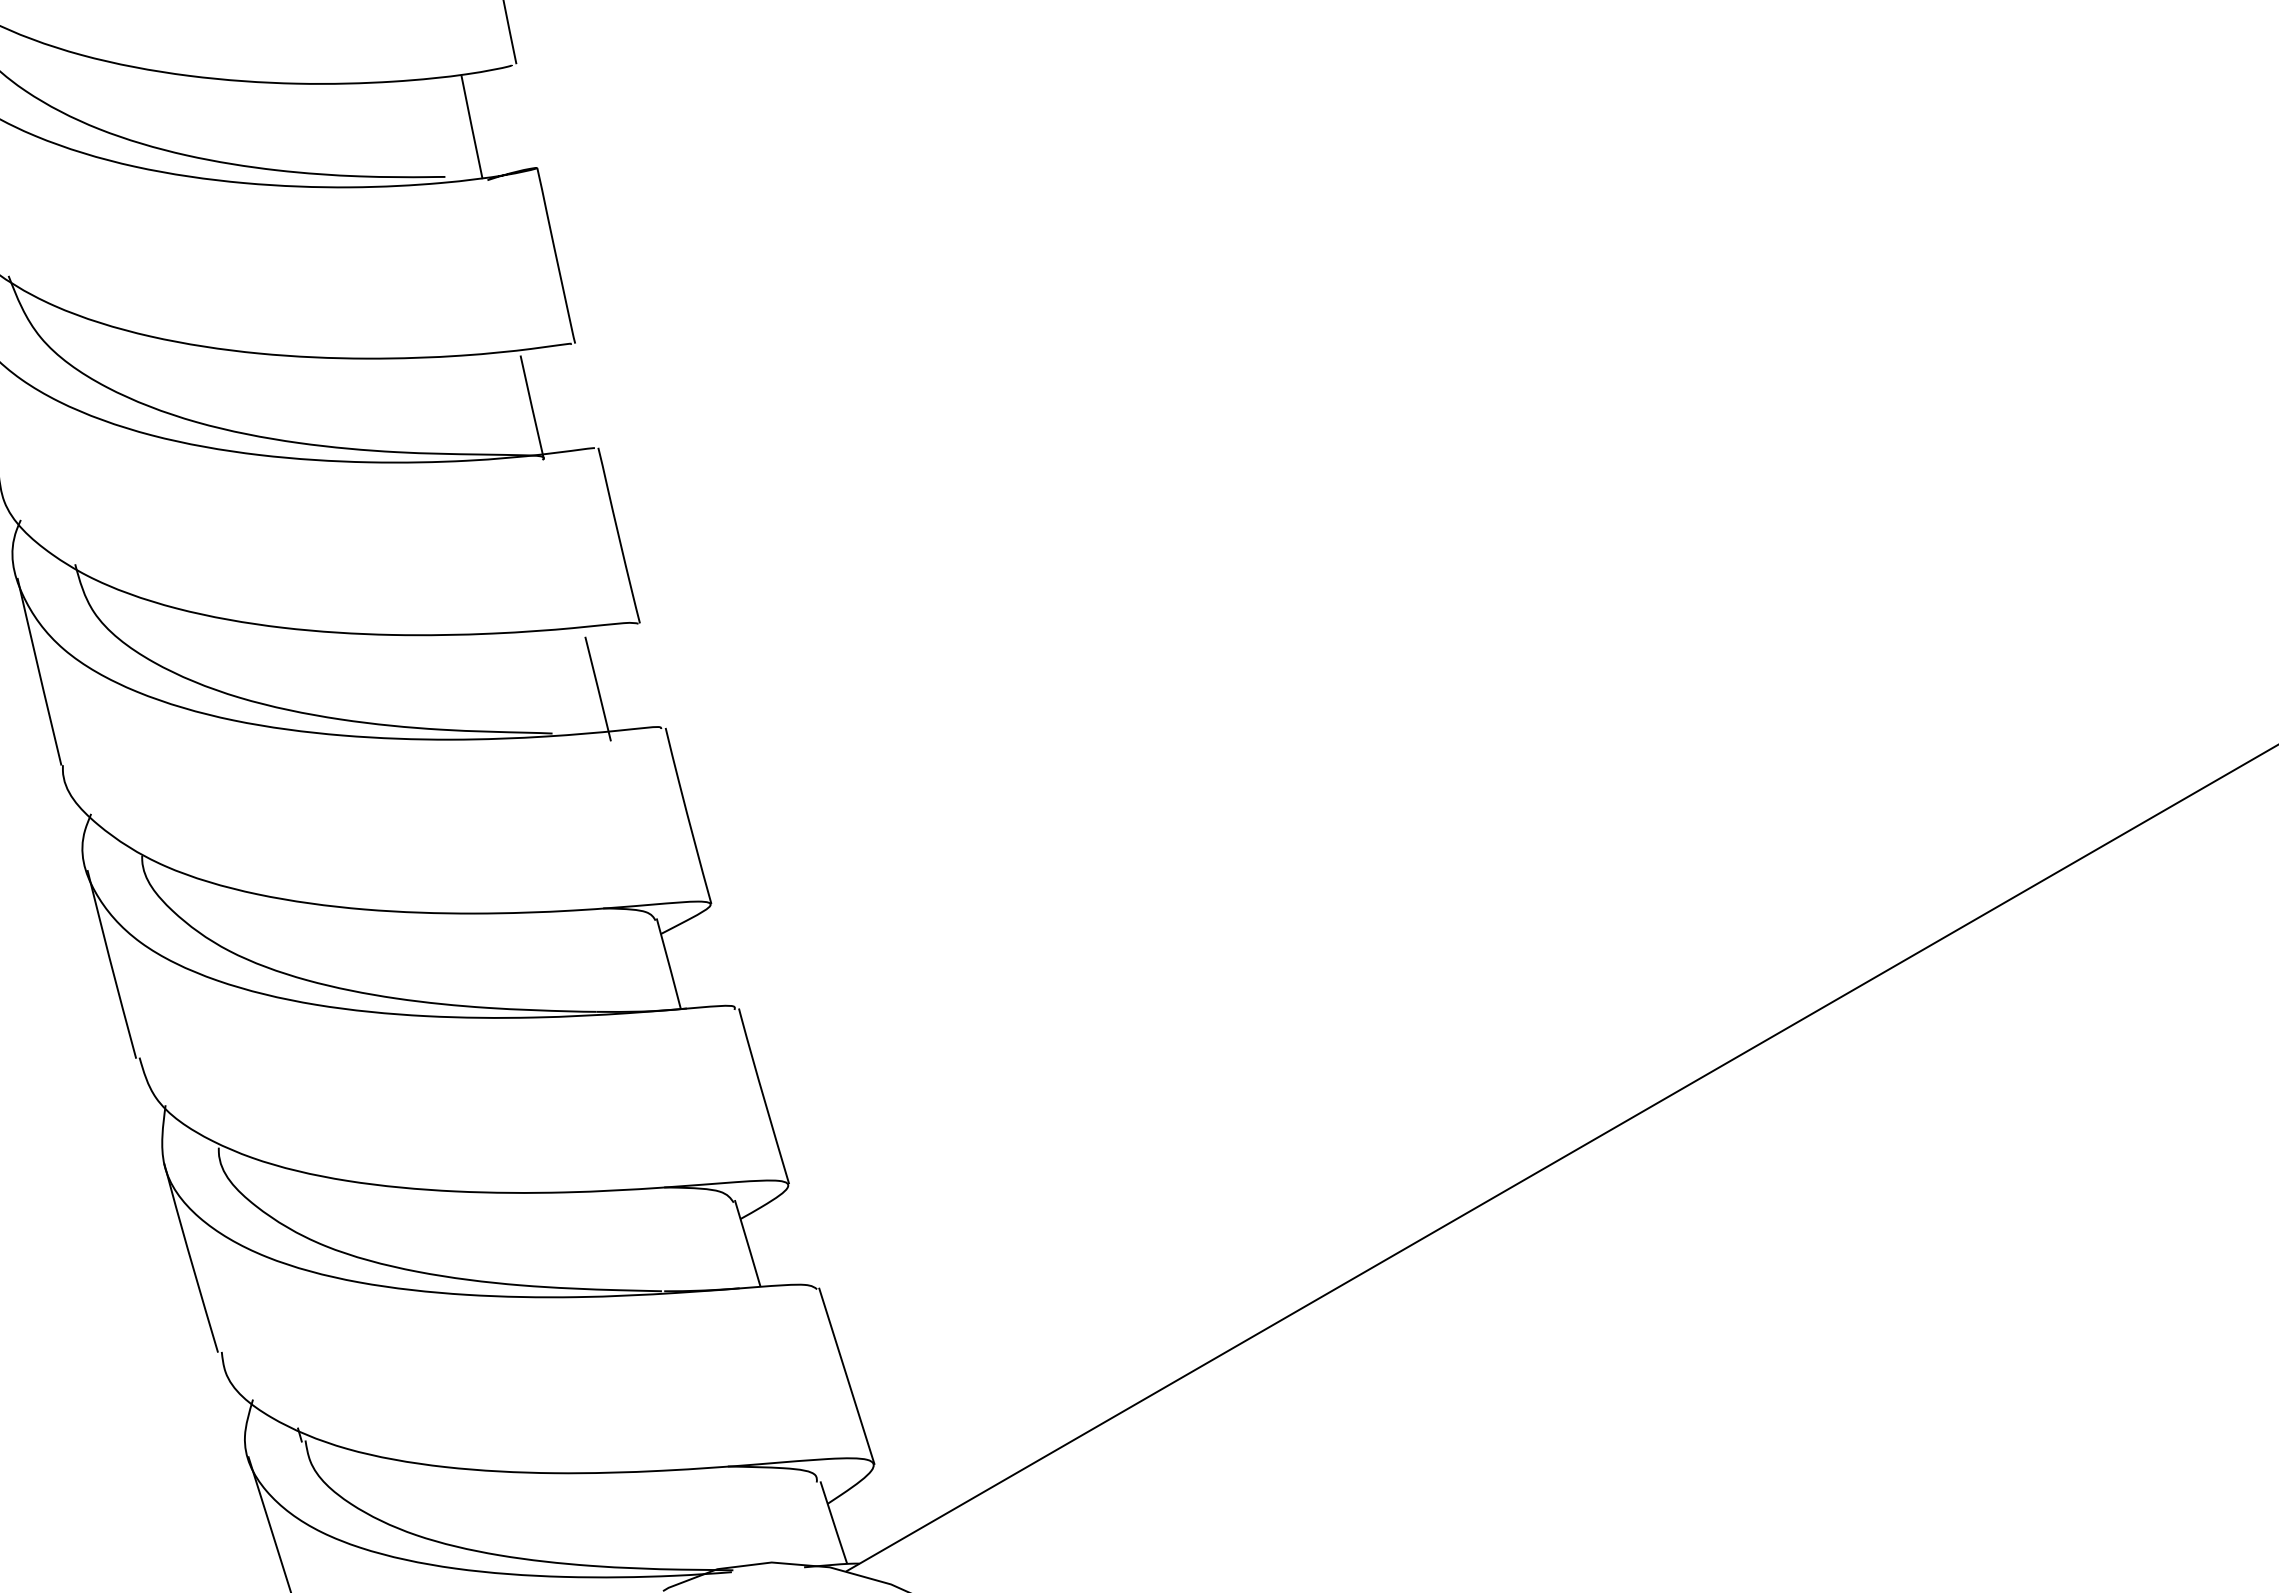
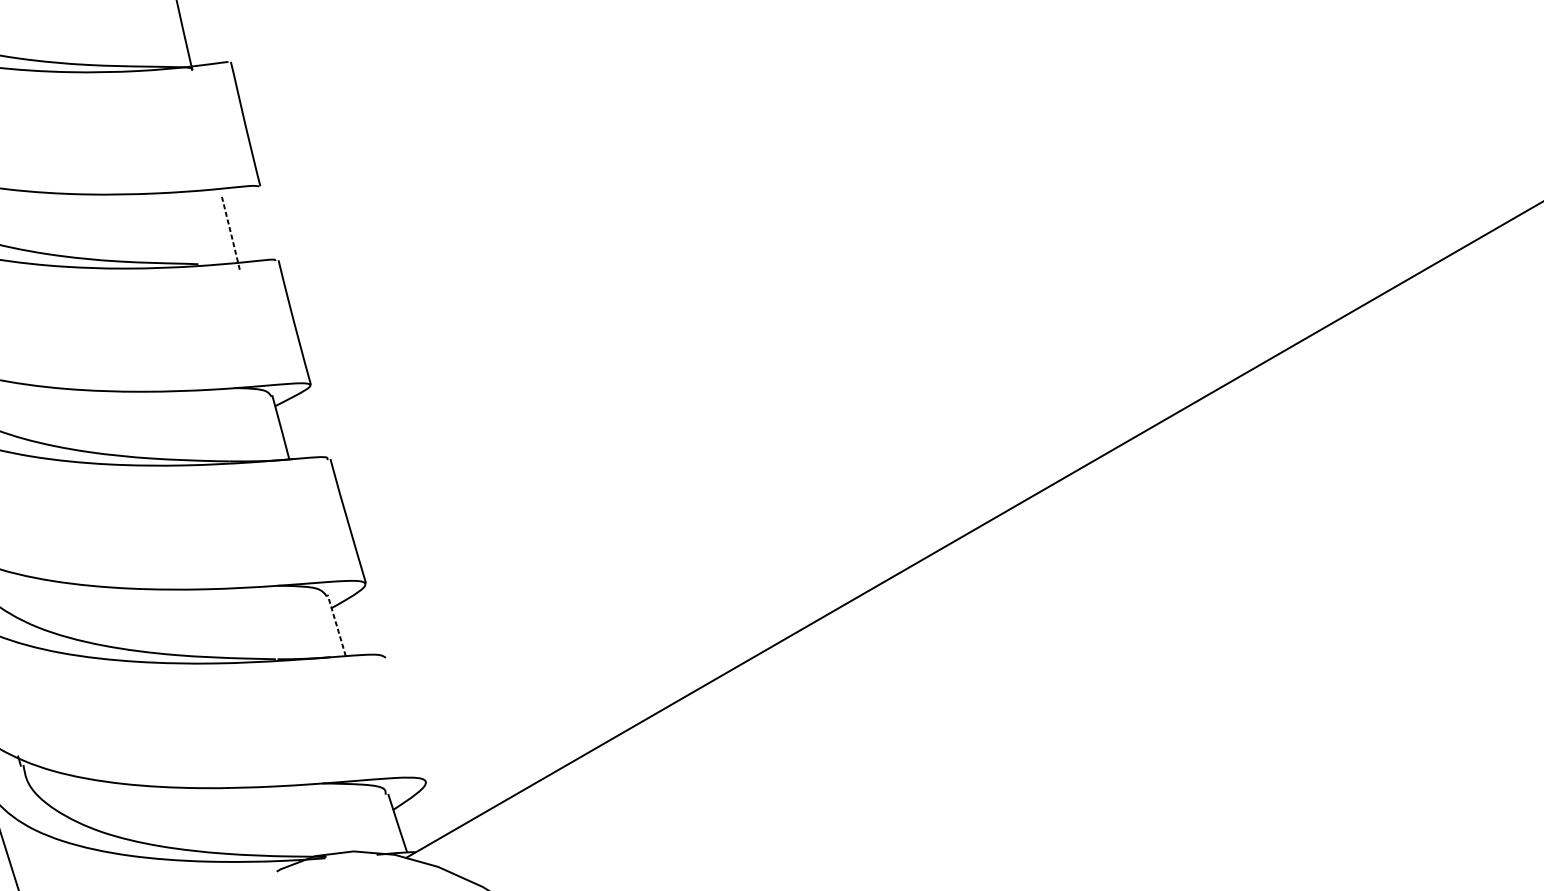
line: (598, 689) -> (231, 233), solid -> dashed
line: (747, 1243) -> (336, 625), solid -> dashed
line: (846, 1375) -> (406, 718), removed

